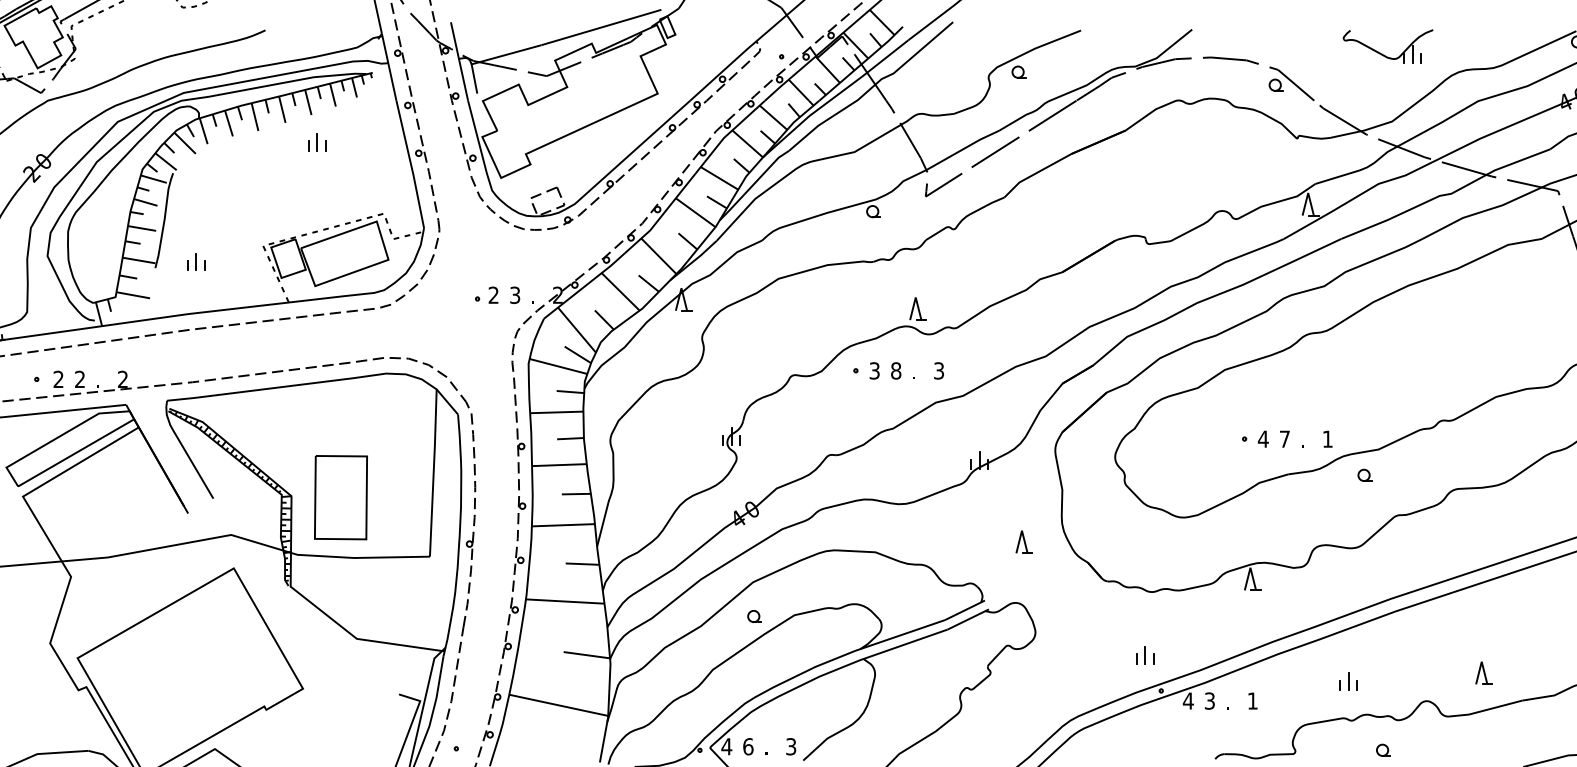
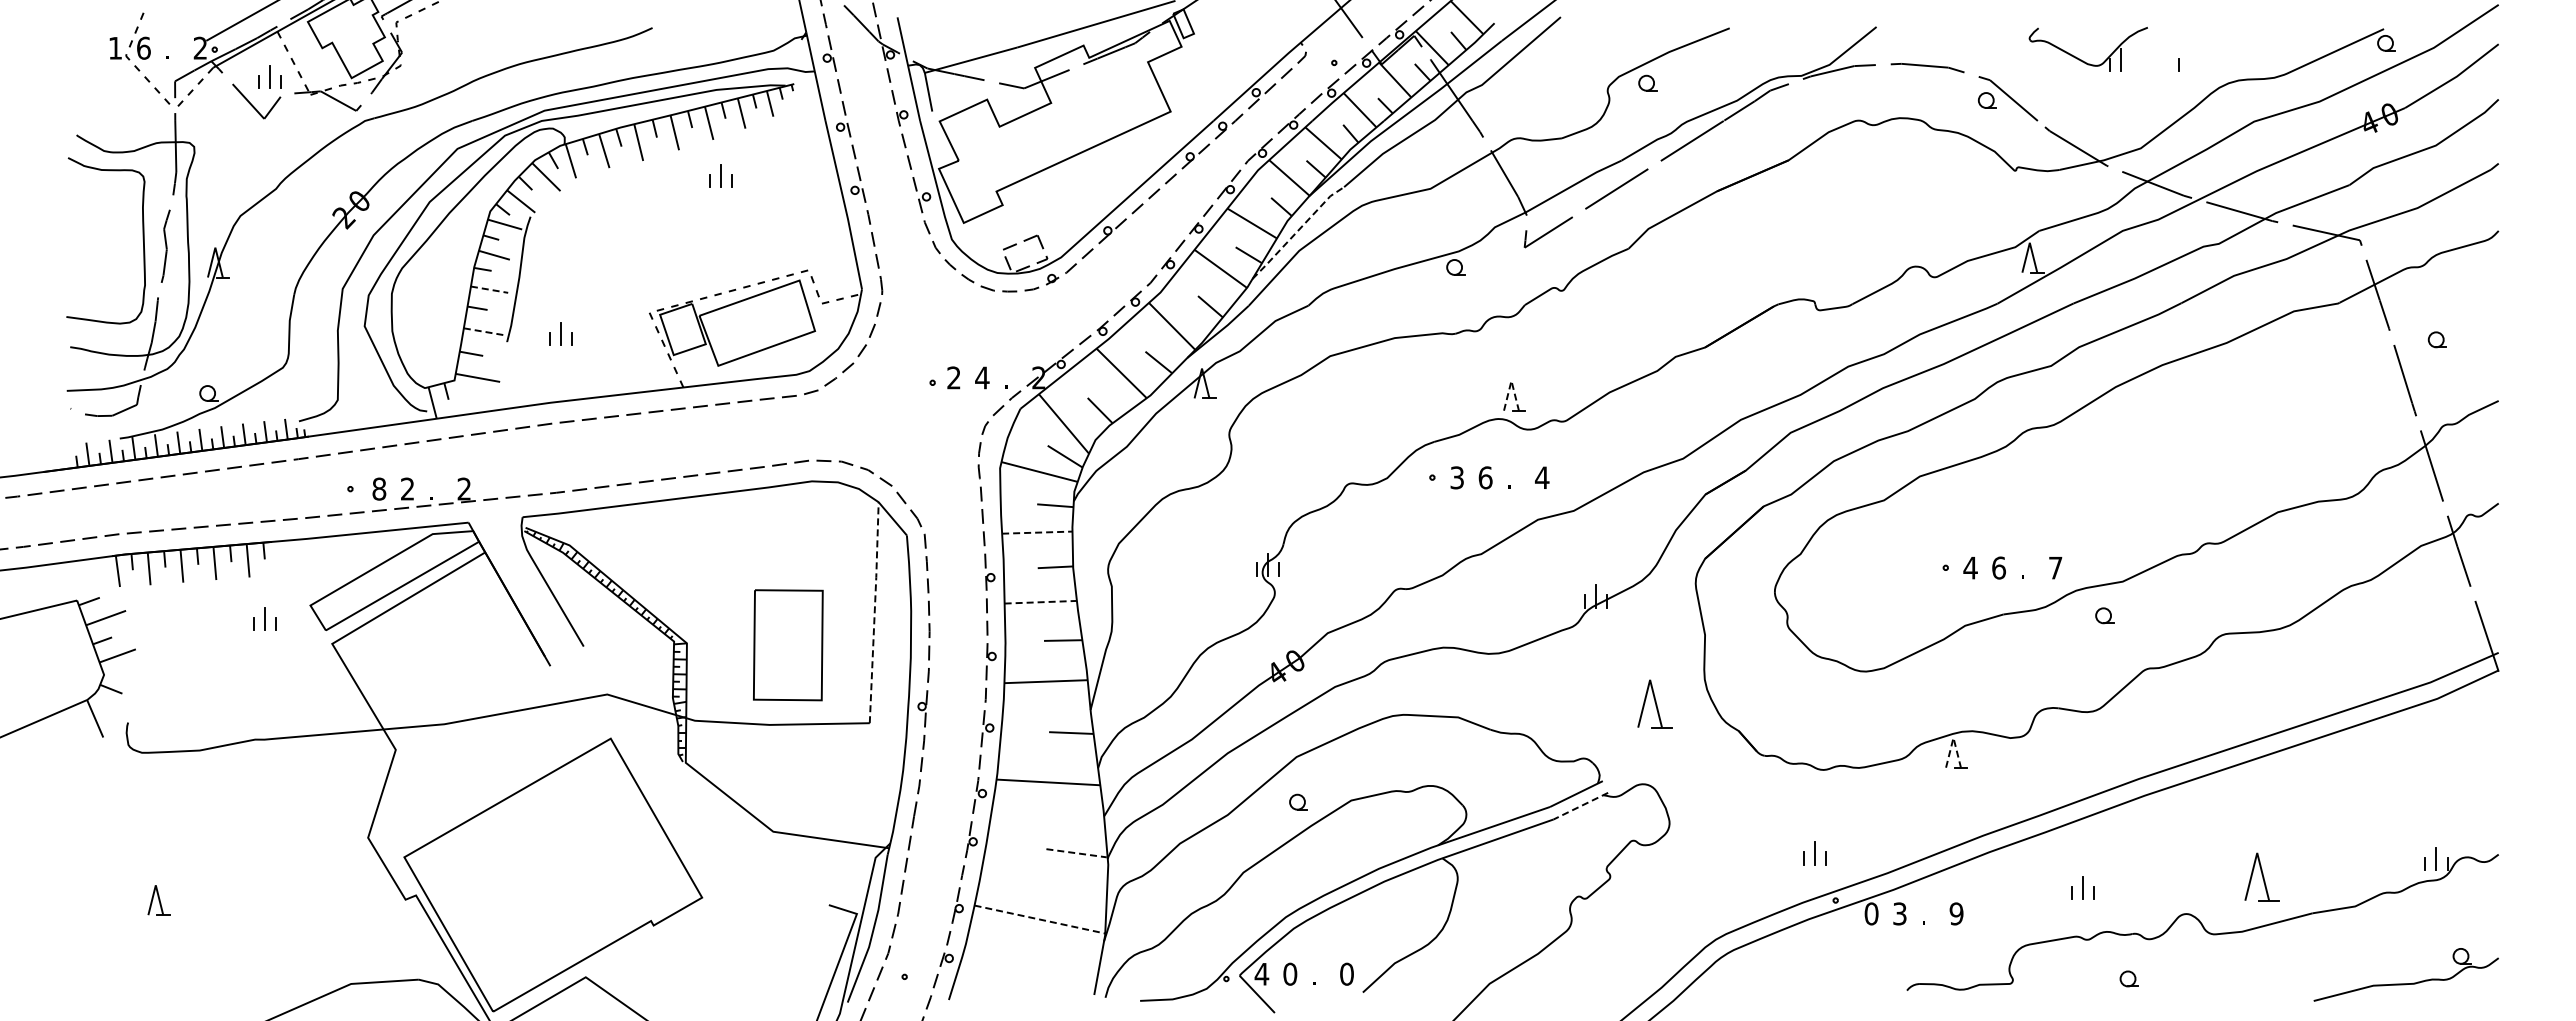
part: (1382, 54) -> (2081, 59), moved
line: (753, 184) -> (1297, 231), solid -> dashed
line: (142, 228) -> (489, 289), solid -> dashed
line: (139, 260) -> (486, 332), solid -> dashed
text: (515, 294) -> (982, 377), 3 -> 4
line: (915, 297) -> (1511, 380), solid -> dashed
text: (896, 370) -> (1485, 477), 8 -> 6
text: (939, 370) -> (1542, 477), 3 -> 4
text: (58, 378) -> (379, 488), 2 -> 8
line: (556, 412) -> (1037, 532), solid -> dashed
text: (1284, 438) -> (1998, 567), 7 -> 6
text: (1327, 438) -> (2055, 567), 1 -> 7
line: (559, 465) -> (1041, 602), solid -> dashed
line: (433, 472) -> (874, 611), solid -> dashed
part: (341, 497) -> (788, 645), moved
part: (1024, 541) -> (1654, 703), size x1.6
line: (1250, 567) -> (1953, 737), solid -> dashed
line: (968, 619) -> (1580, 806), solid -> dashed
line: (587, 655) -> (1077, 853), solid -> dashed
part: (1483, 672) -> (2261, 876), size x1.6
text: (1188, 700) -> (1871, 913), 4 -> 0
text: (1252, 700) -> (1956, 913), 1 -> 9
line: (558, 705) -> (1039, 919), solid -> dashed
text: (748, 746) -> (1290, 973), 6 -> 0
text: (790, 746) -> (1346, 973), 3 -> 0

